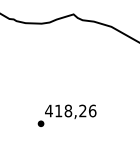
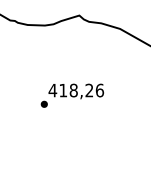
text: (66, 115) -> (71, 95), moved

